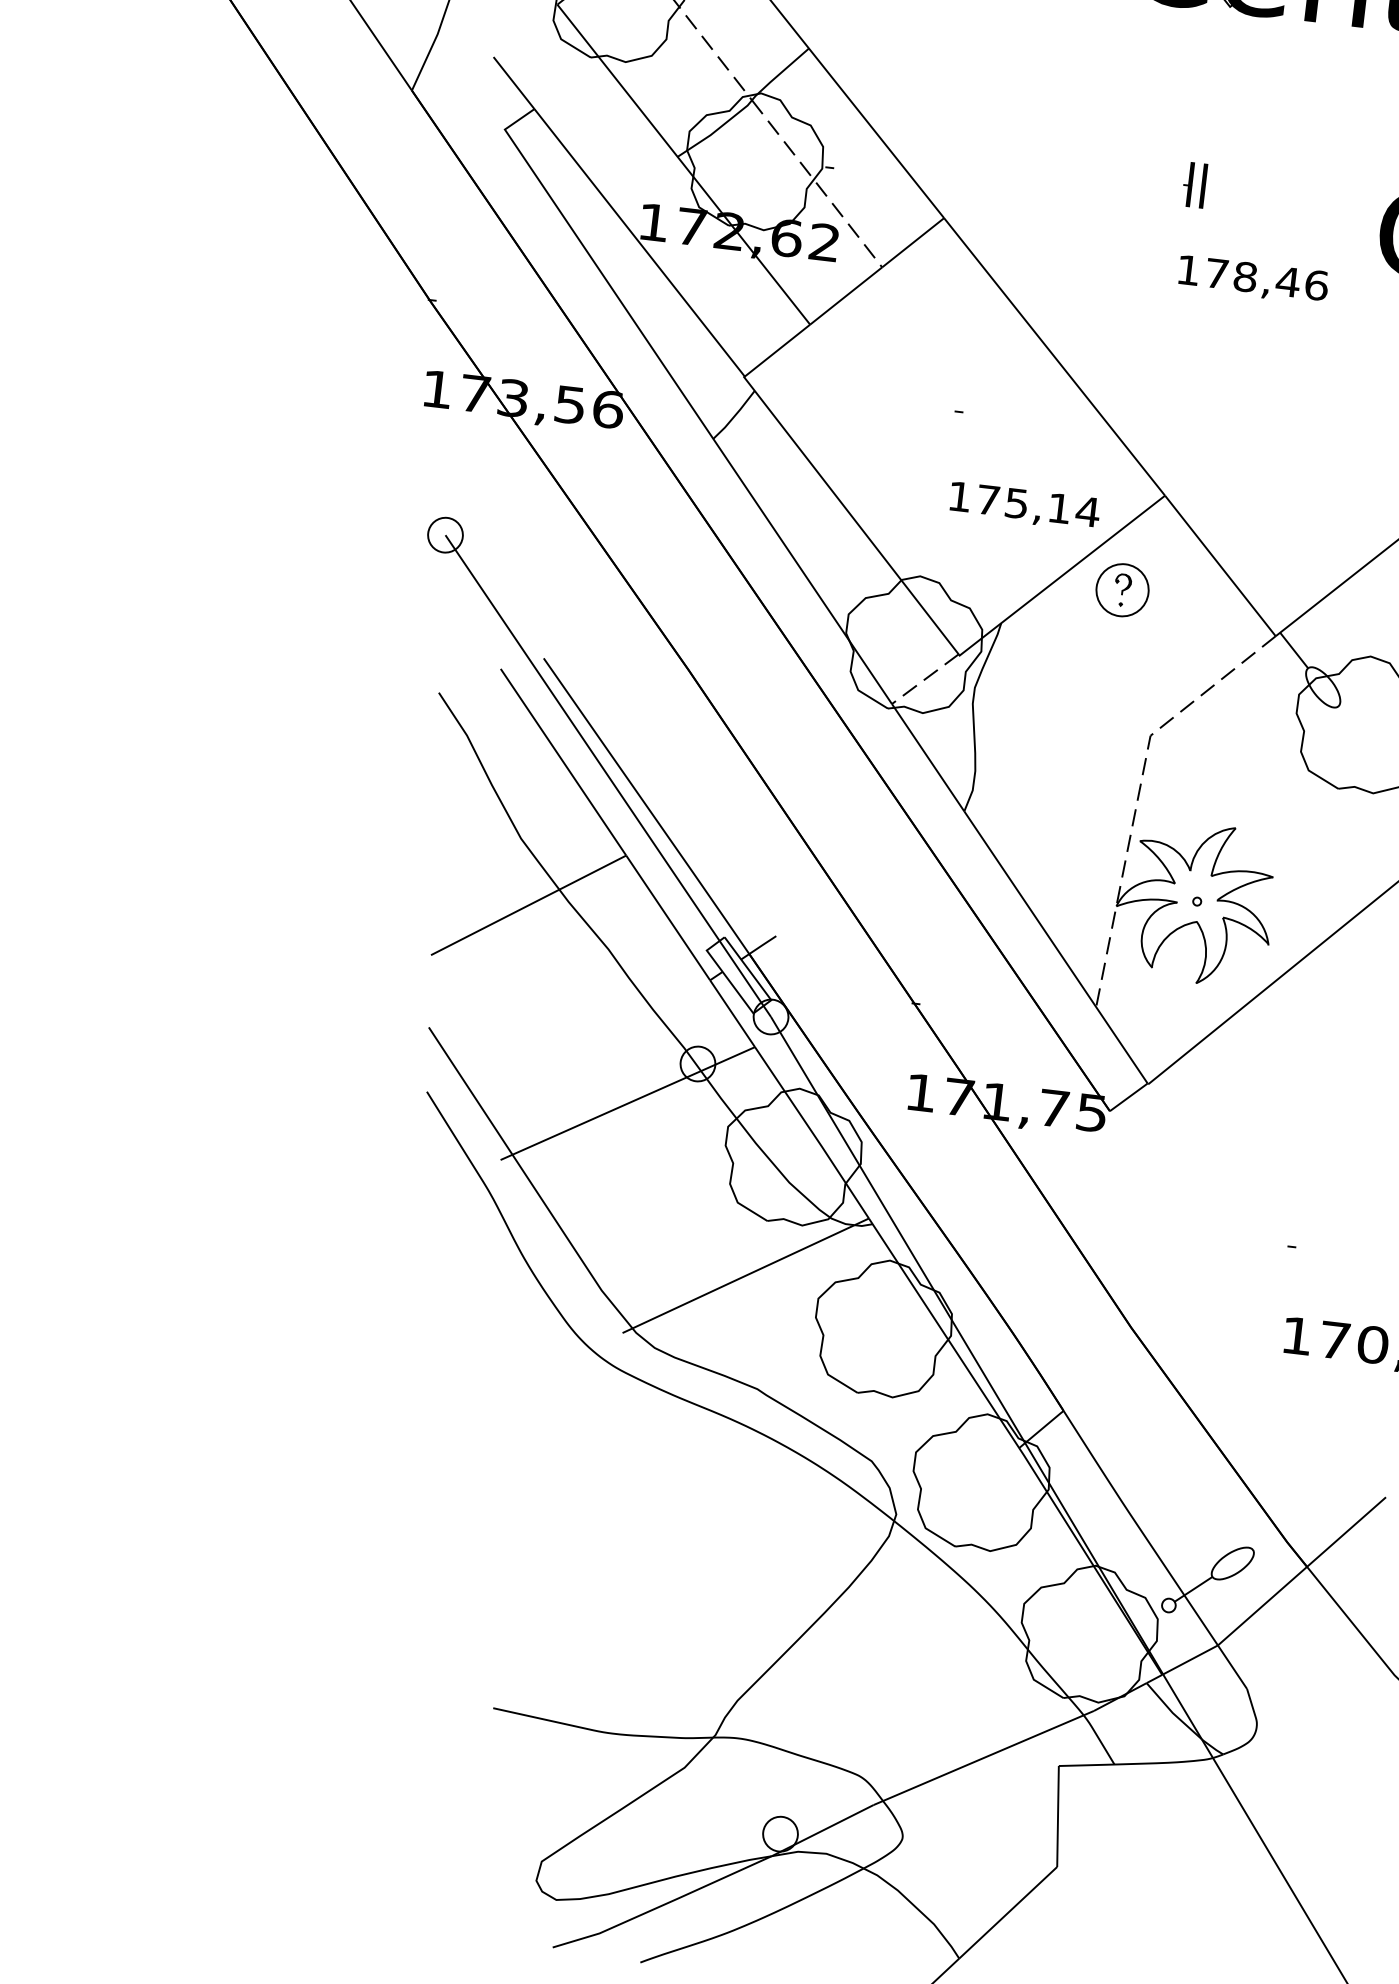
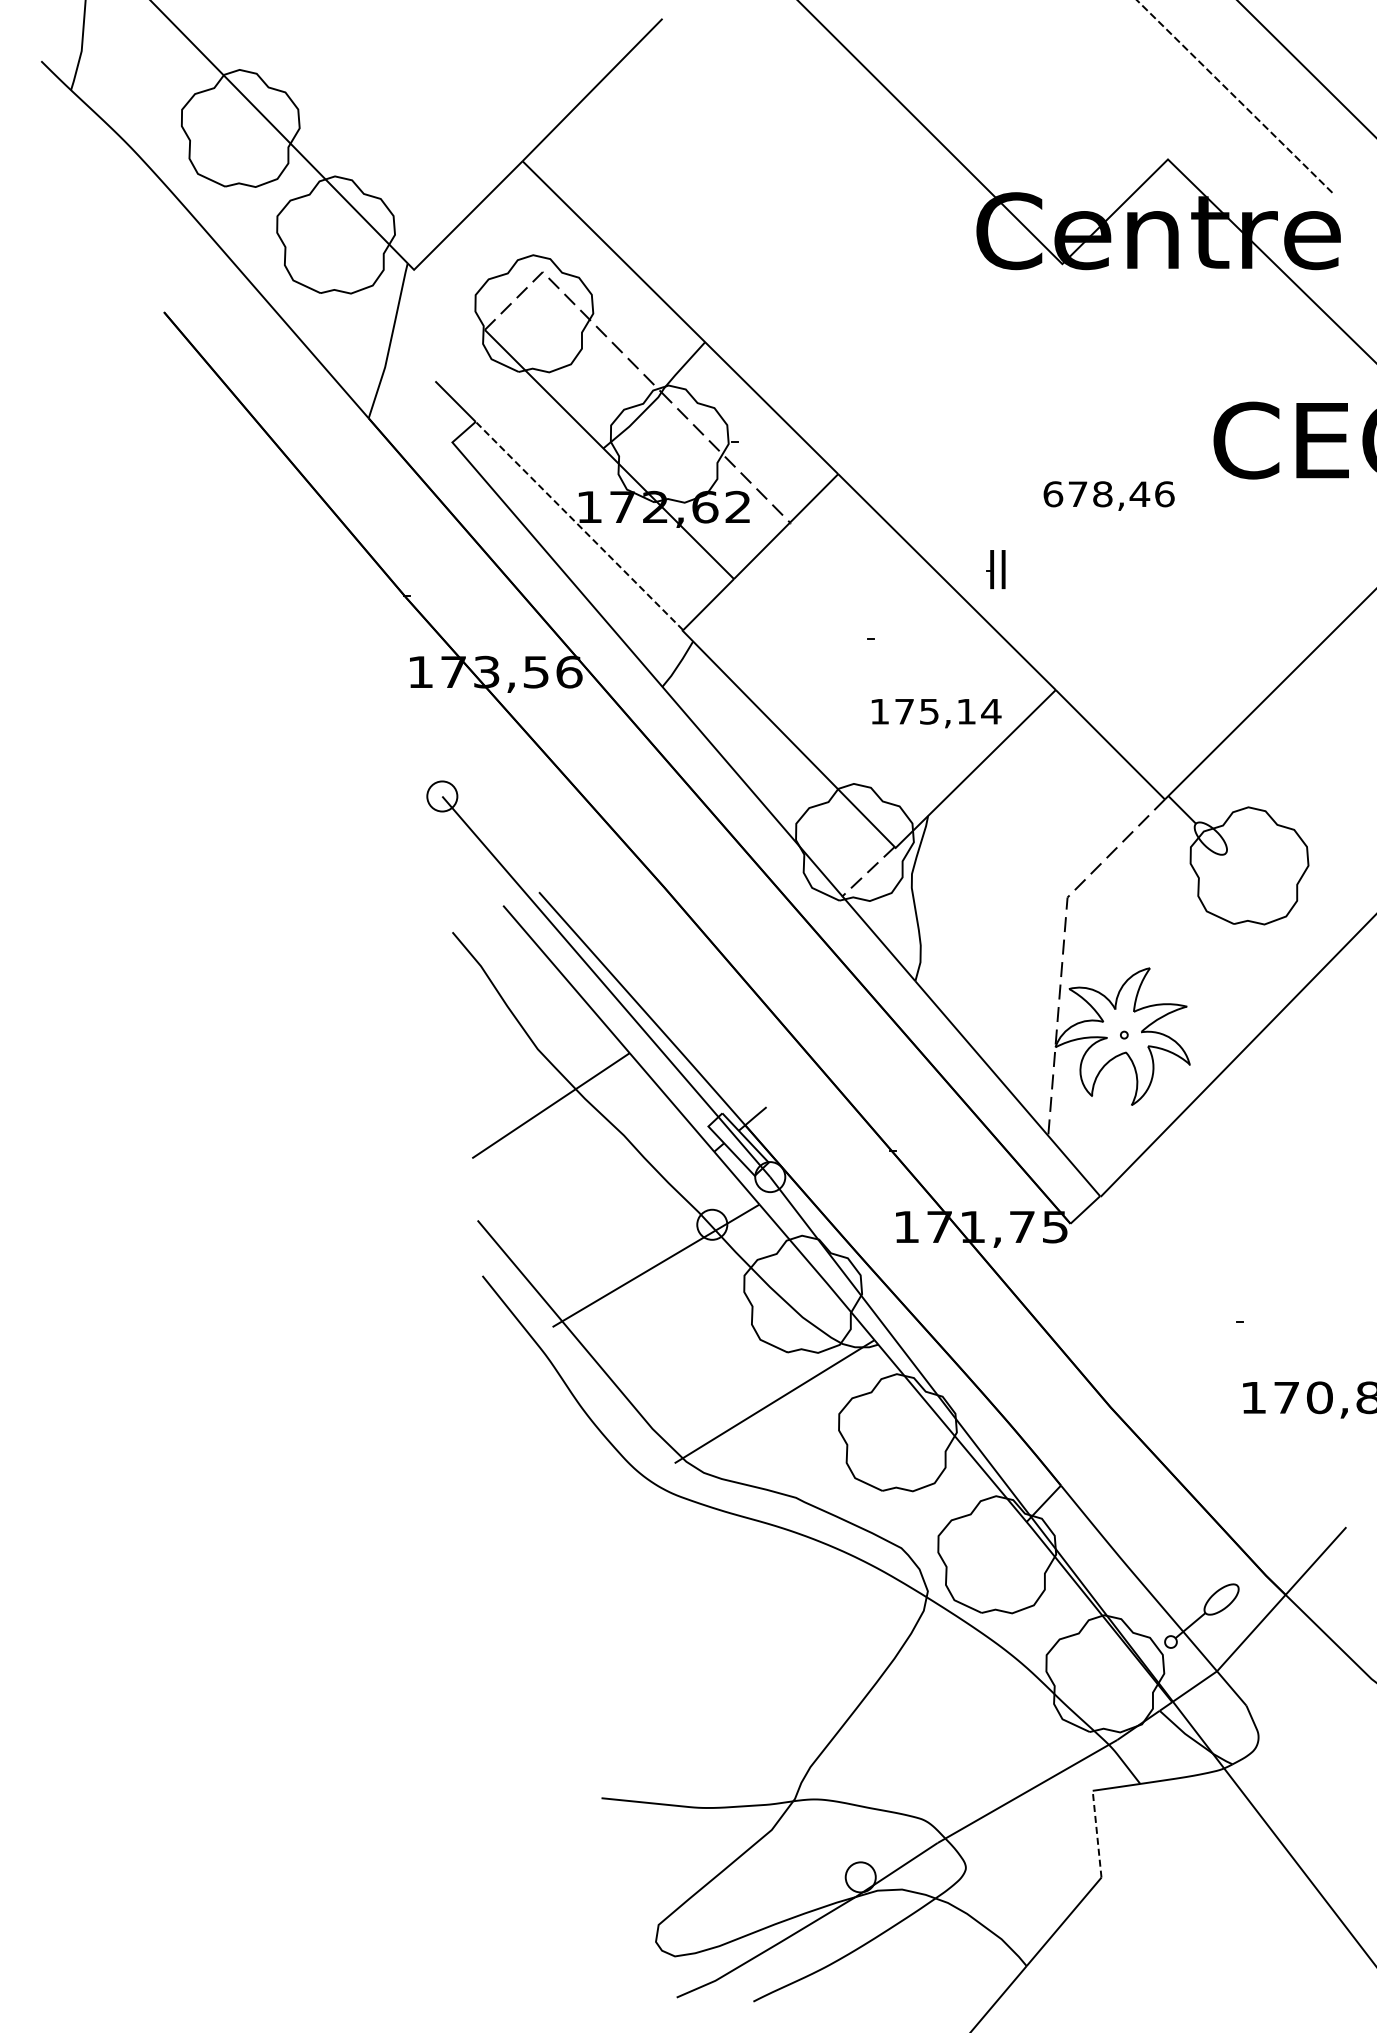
part: (1194, 184) -> (995, 569), moved
line: (639, 242) -> (579, 525), solid -> dashed
text: (1188, 270) -> (1053, 494), 178,46 -> 678,46
part: (1122, 590) -> (1028, 775), removed
line: (1058, 1816) -> (1097, 1834), solid -> dashed

